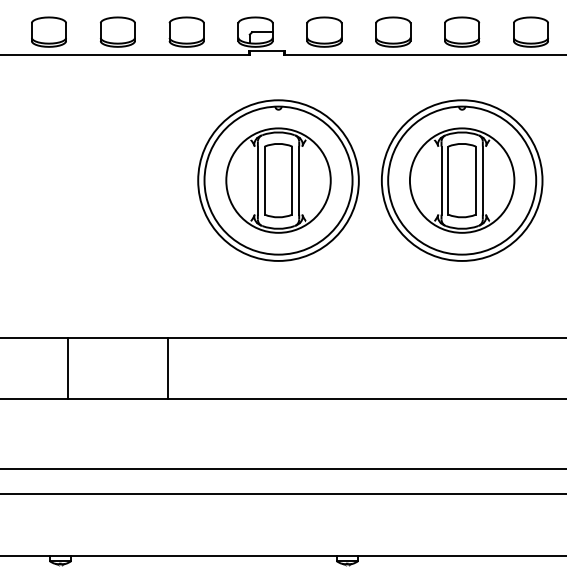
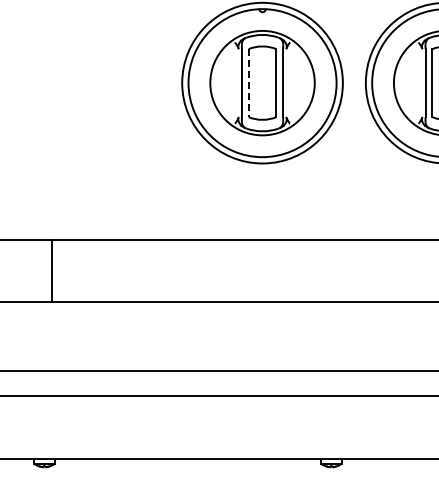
line: (264, 181) -> (248, 84), solid -> dashed
line: (167, 368) -> (151, 271), removed

